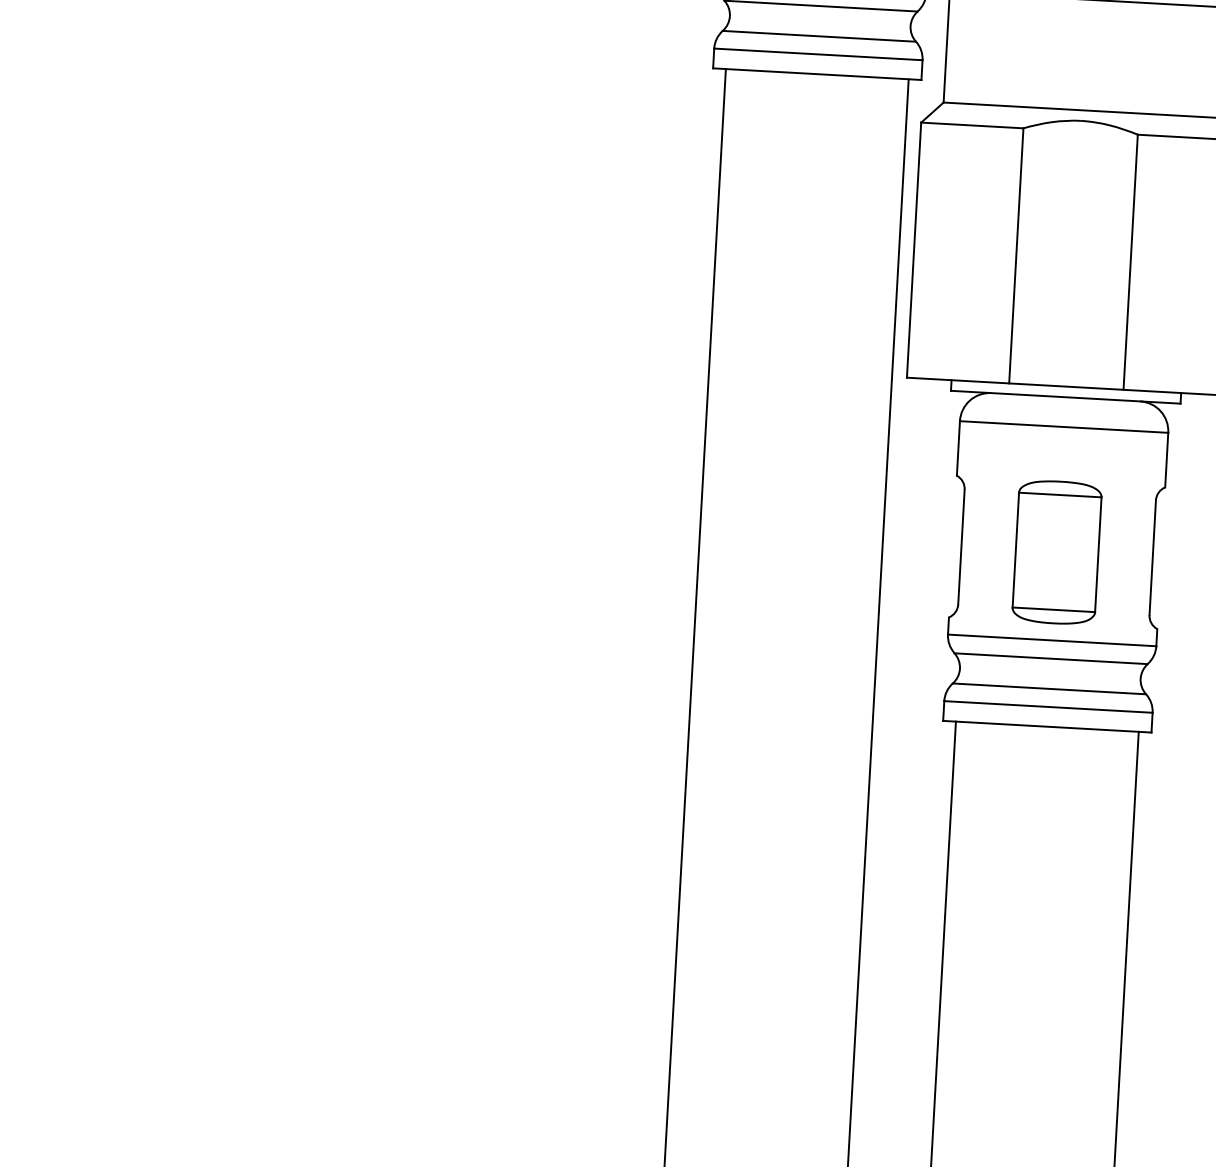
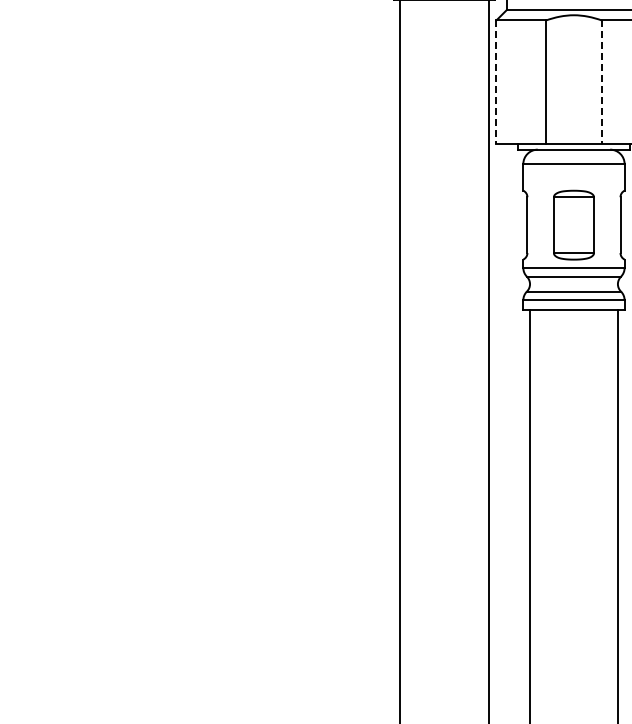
line: (914, 250) -> (496, 82), solid -> dashed
line: (1130, 262) -> (601, 82), solid -> dashed

